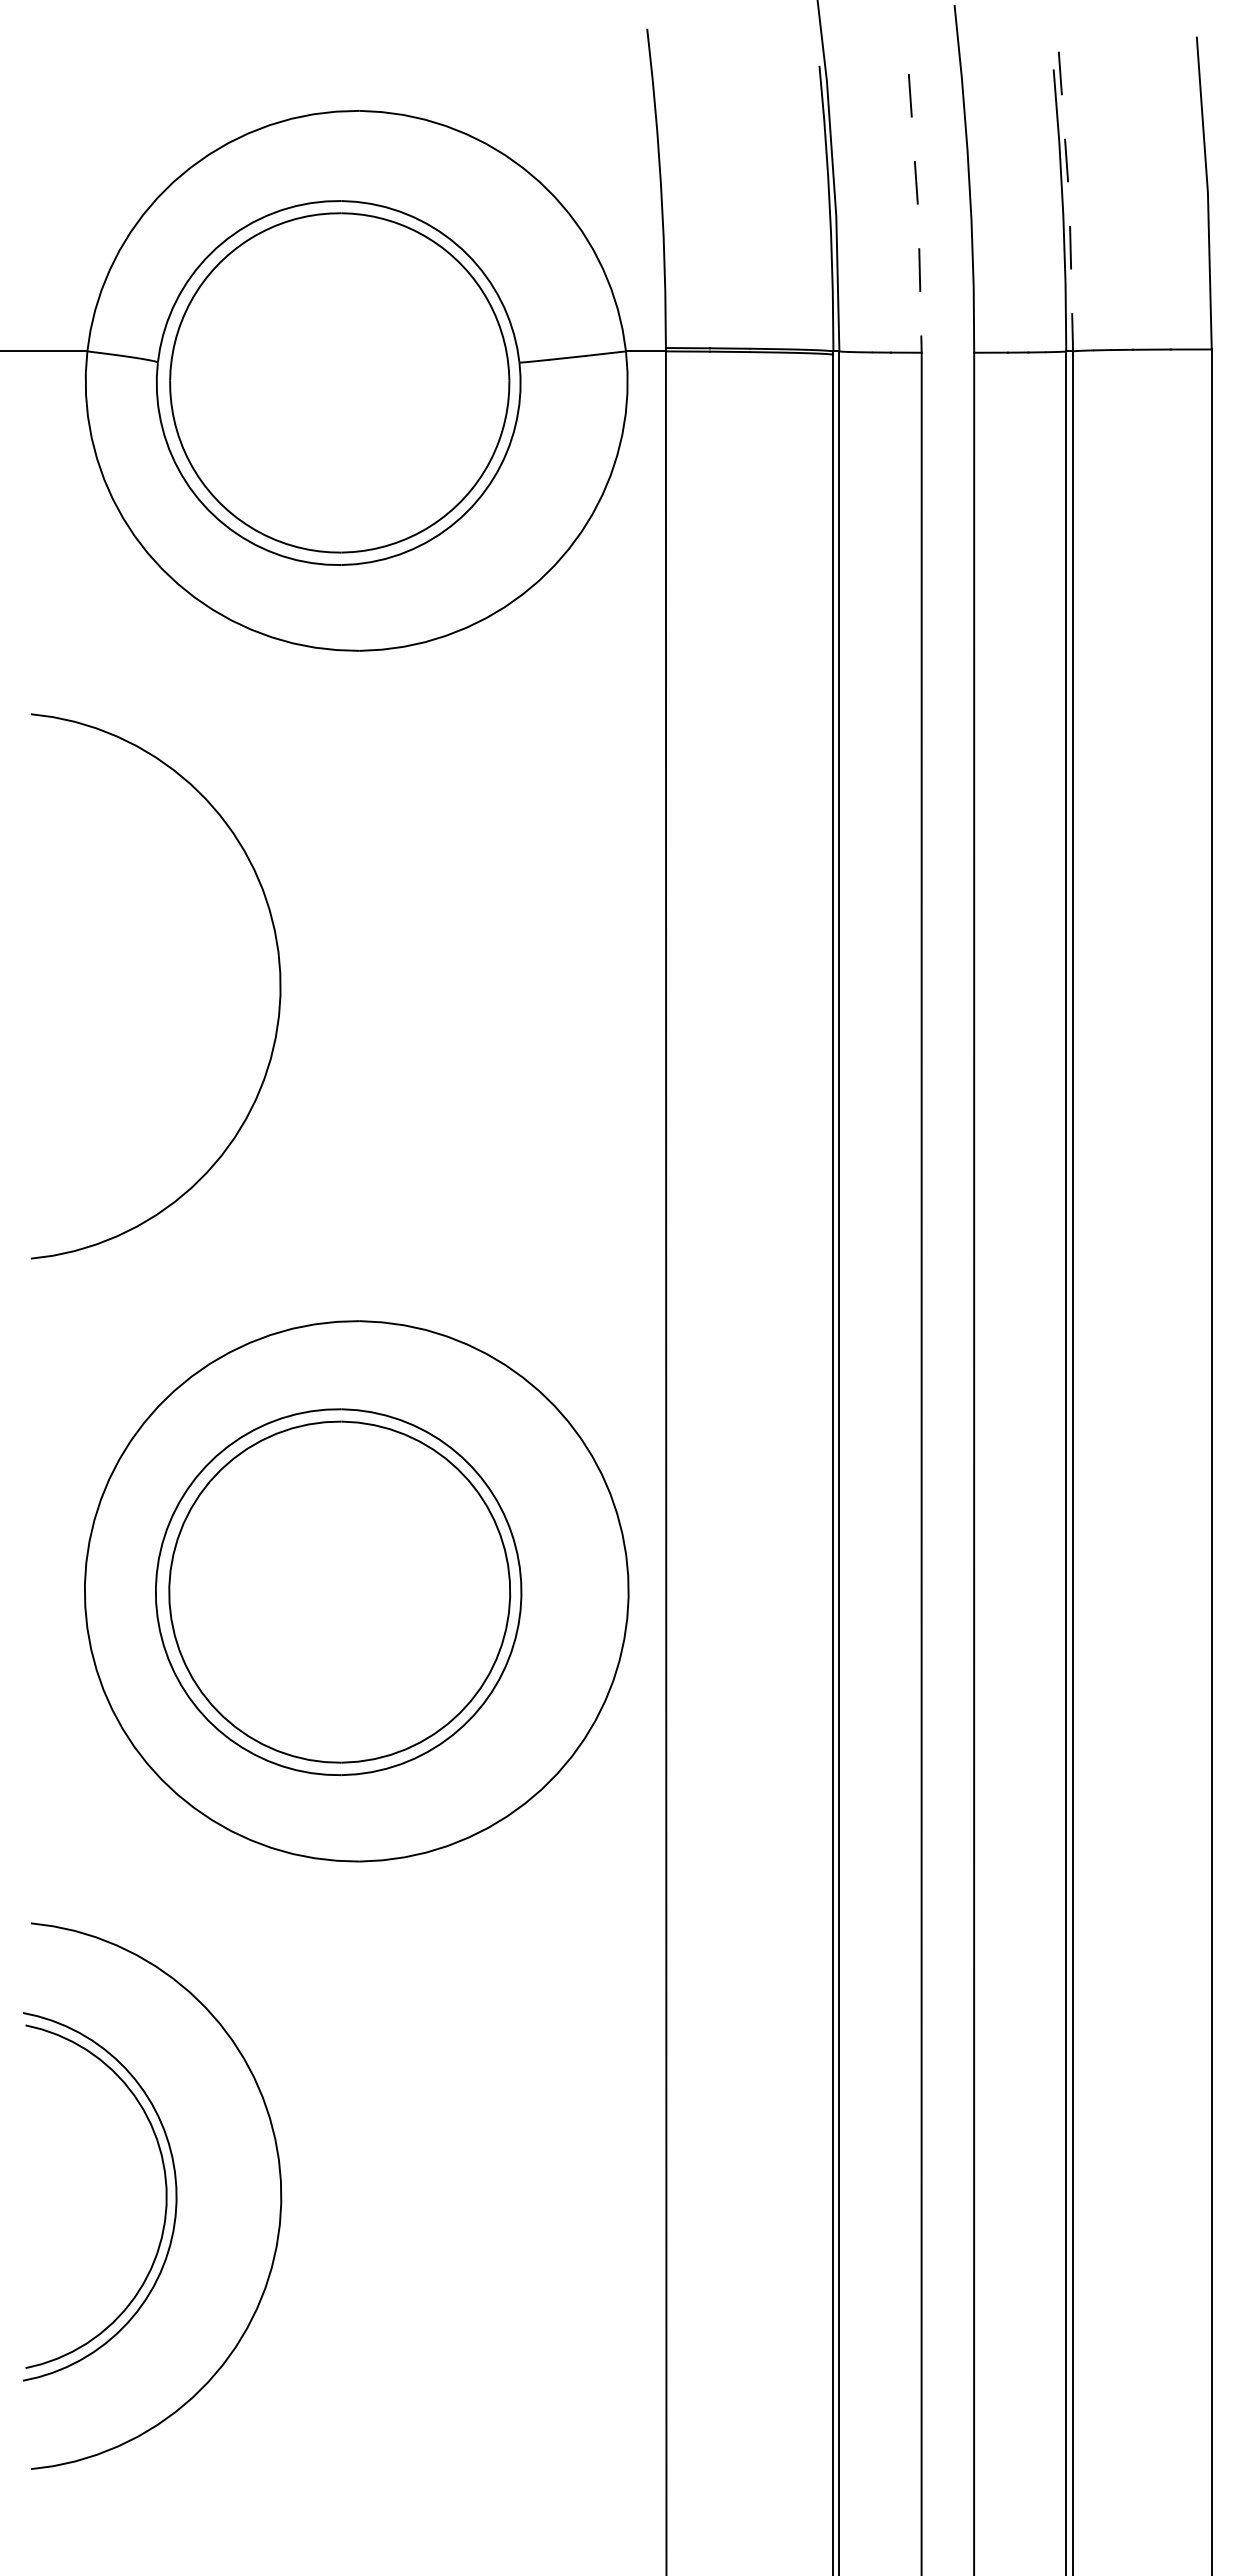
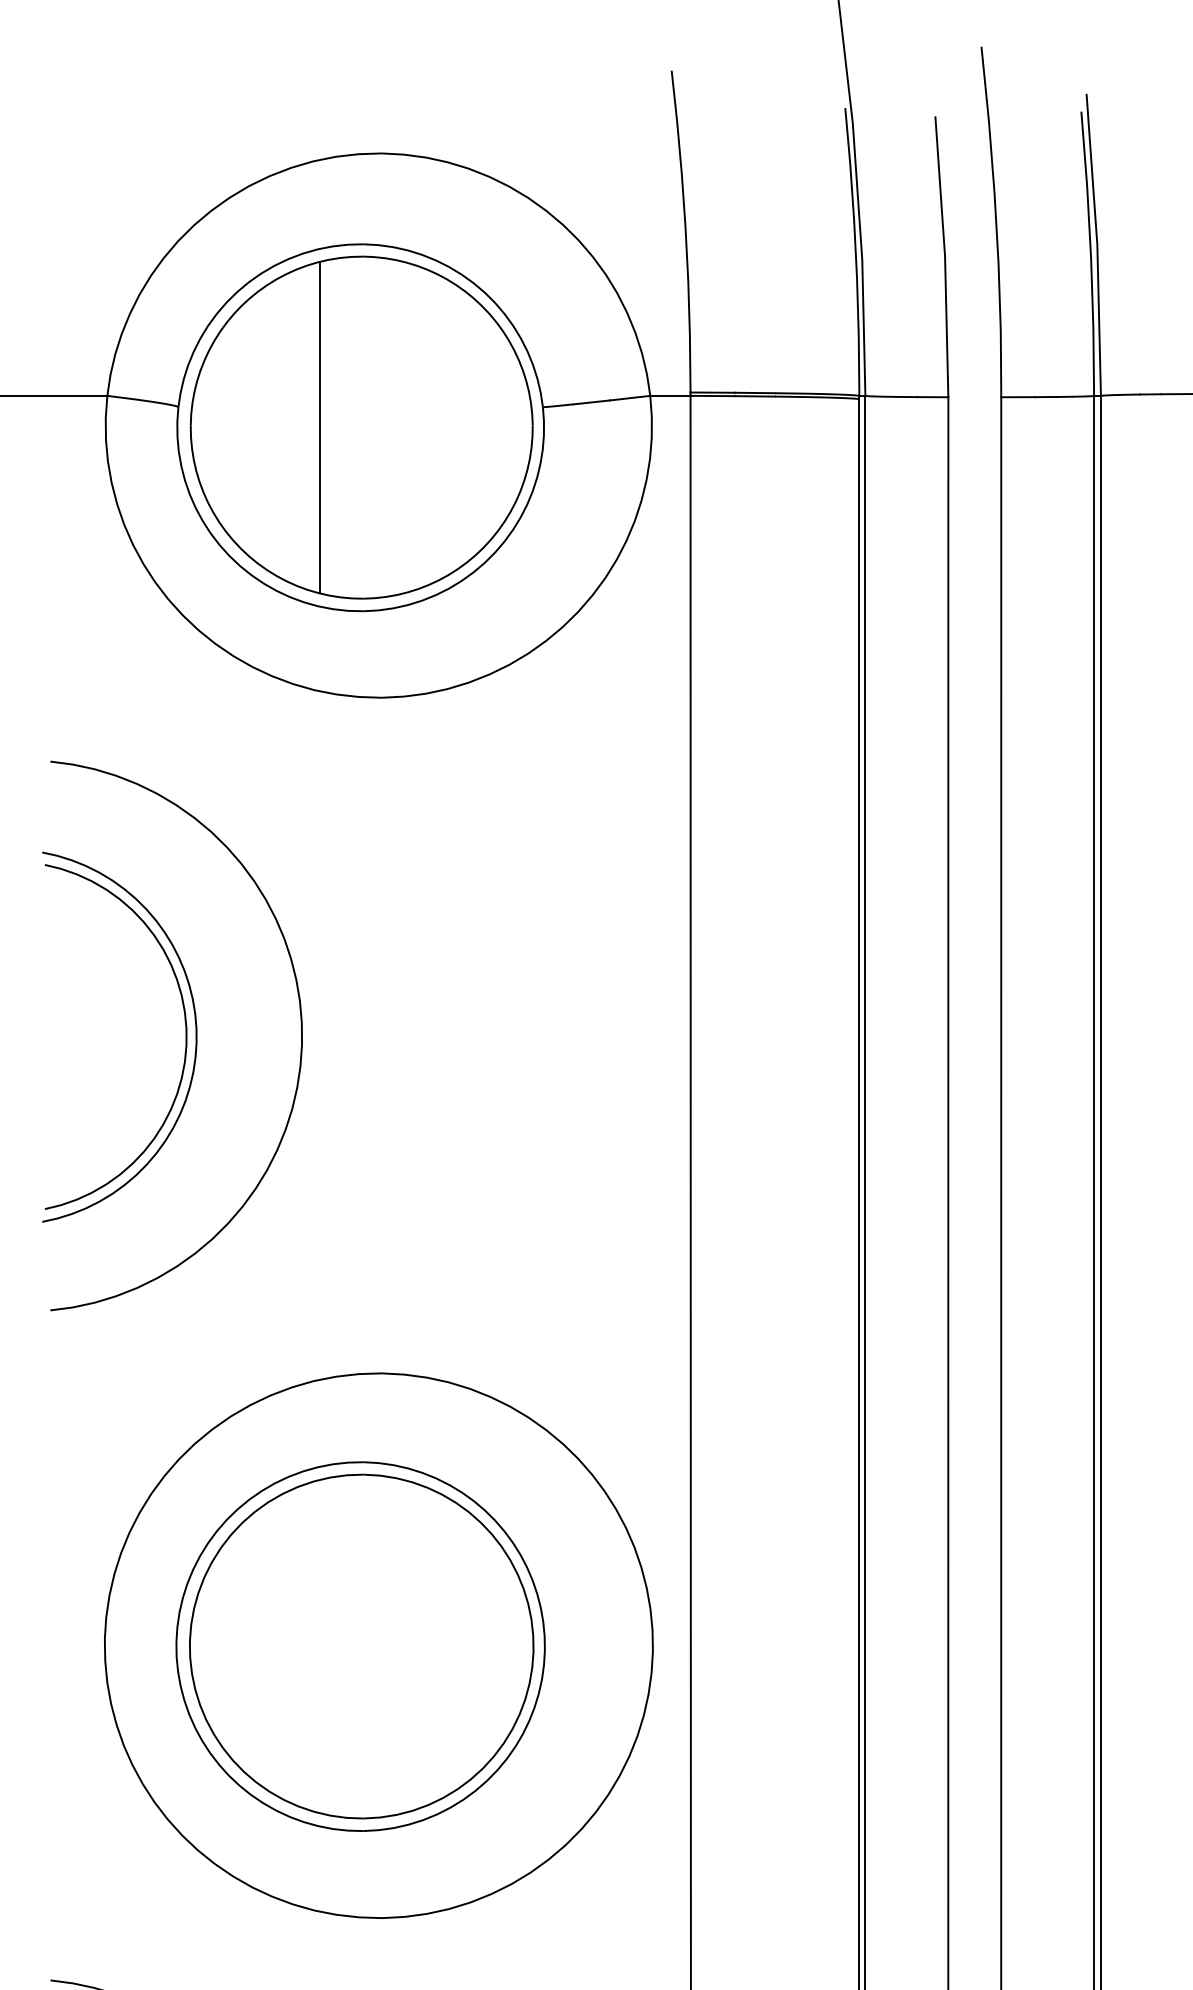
line: (1069, 201) -> (1097, 244), dashed -> solid
line: (918, 212) -> (945, 255), dashed -> solid
line: (298, 382) -> (320, 427), added
part: (164, 978) -> (185, 1028), added

